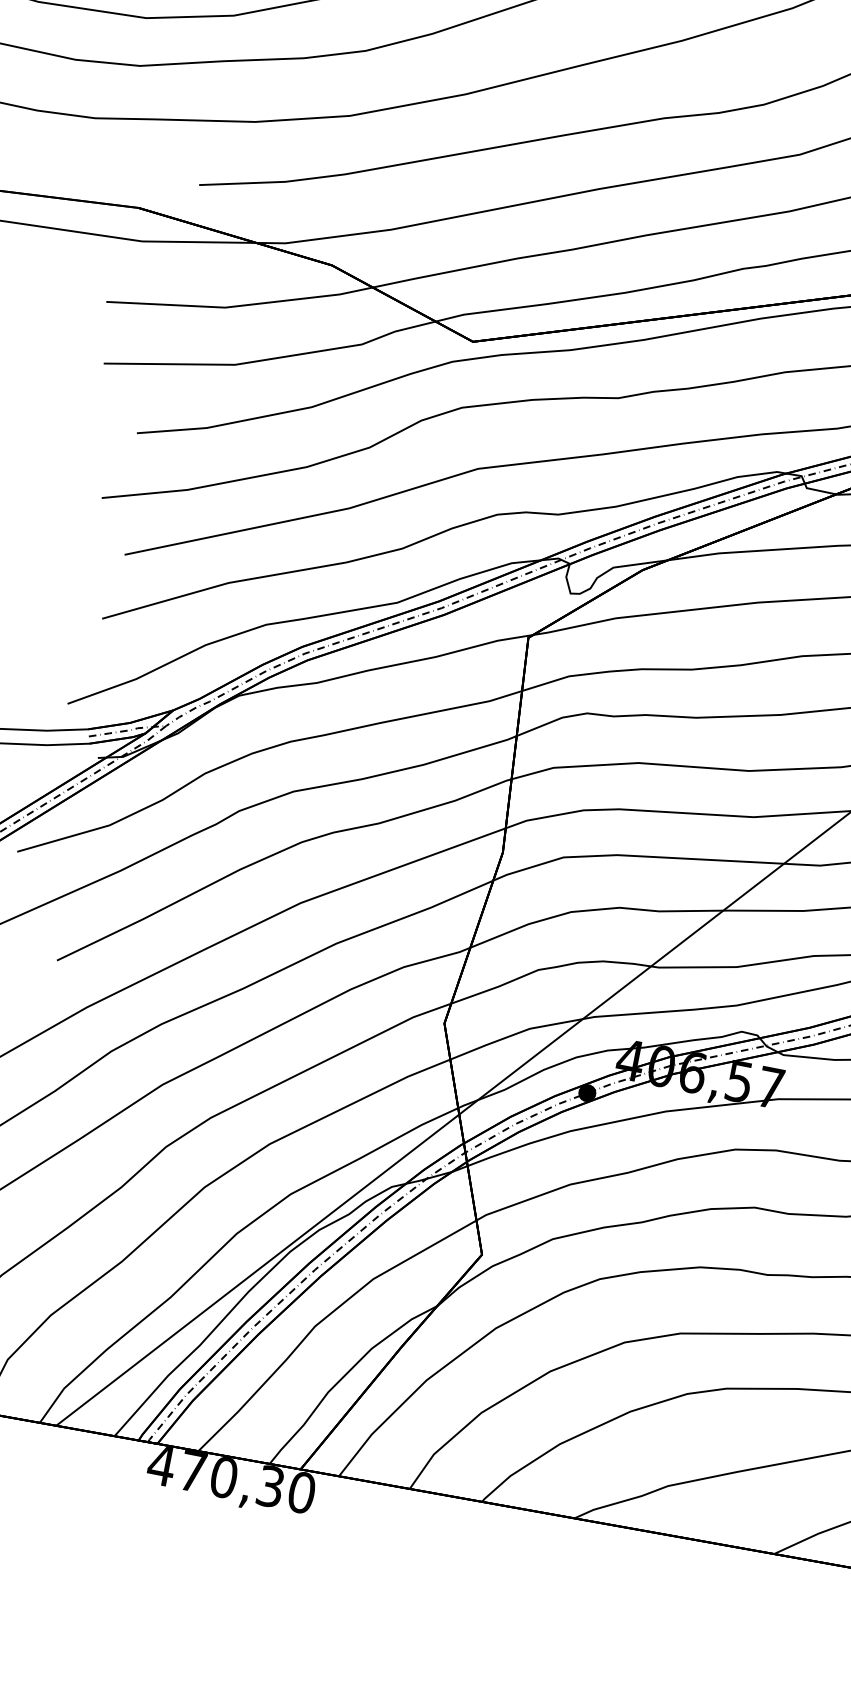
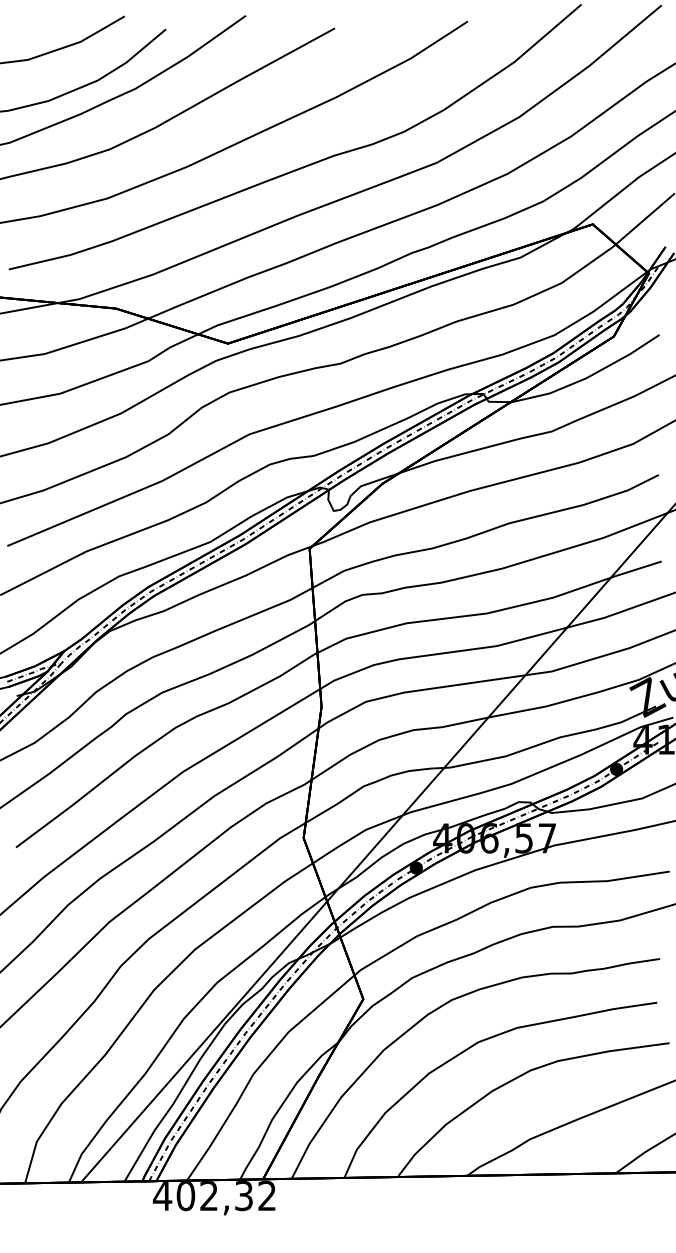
text: (247, 1481) -> (226, 1195), 470,30 -> 402,32

